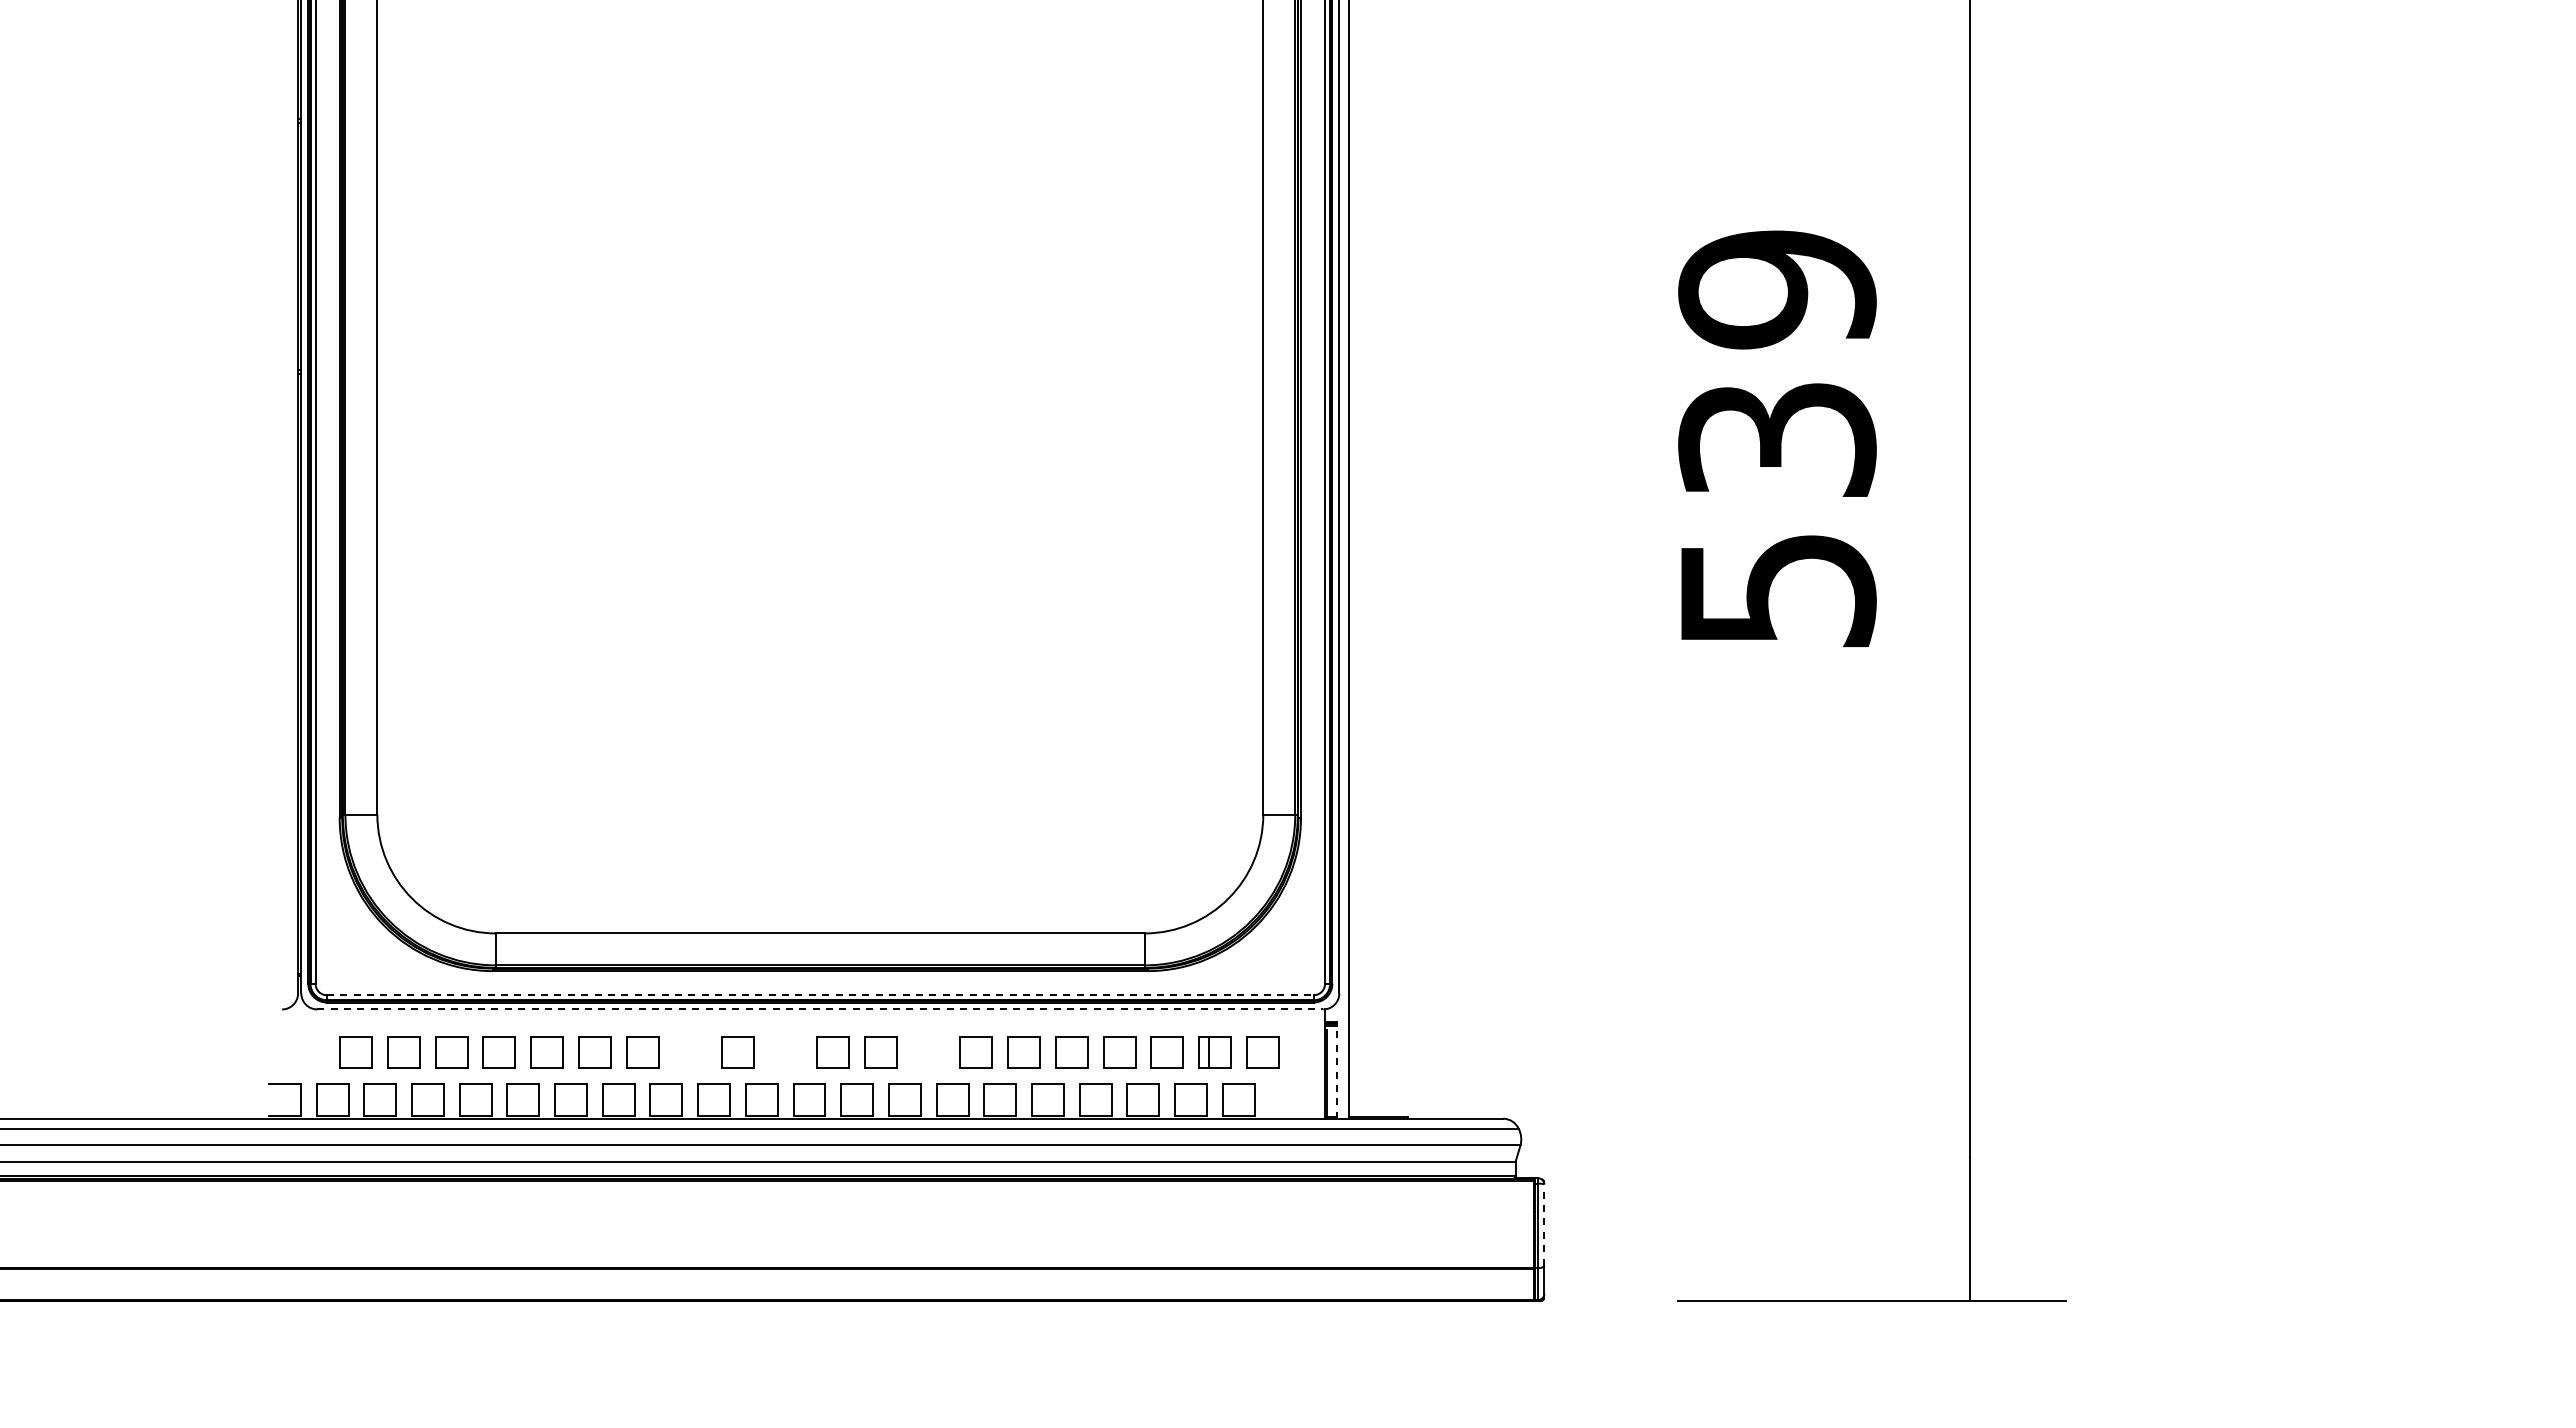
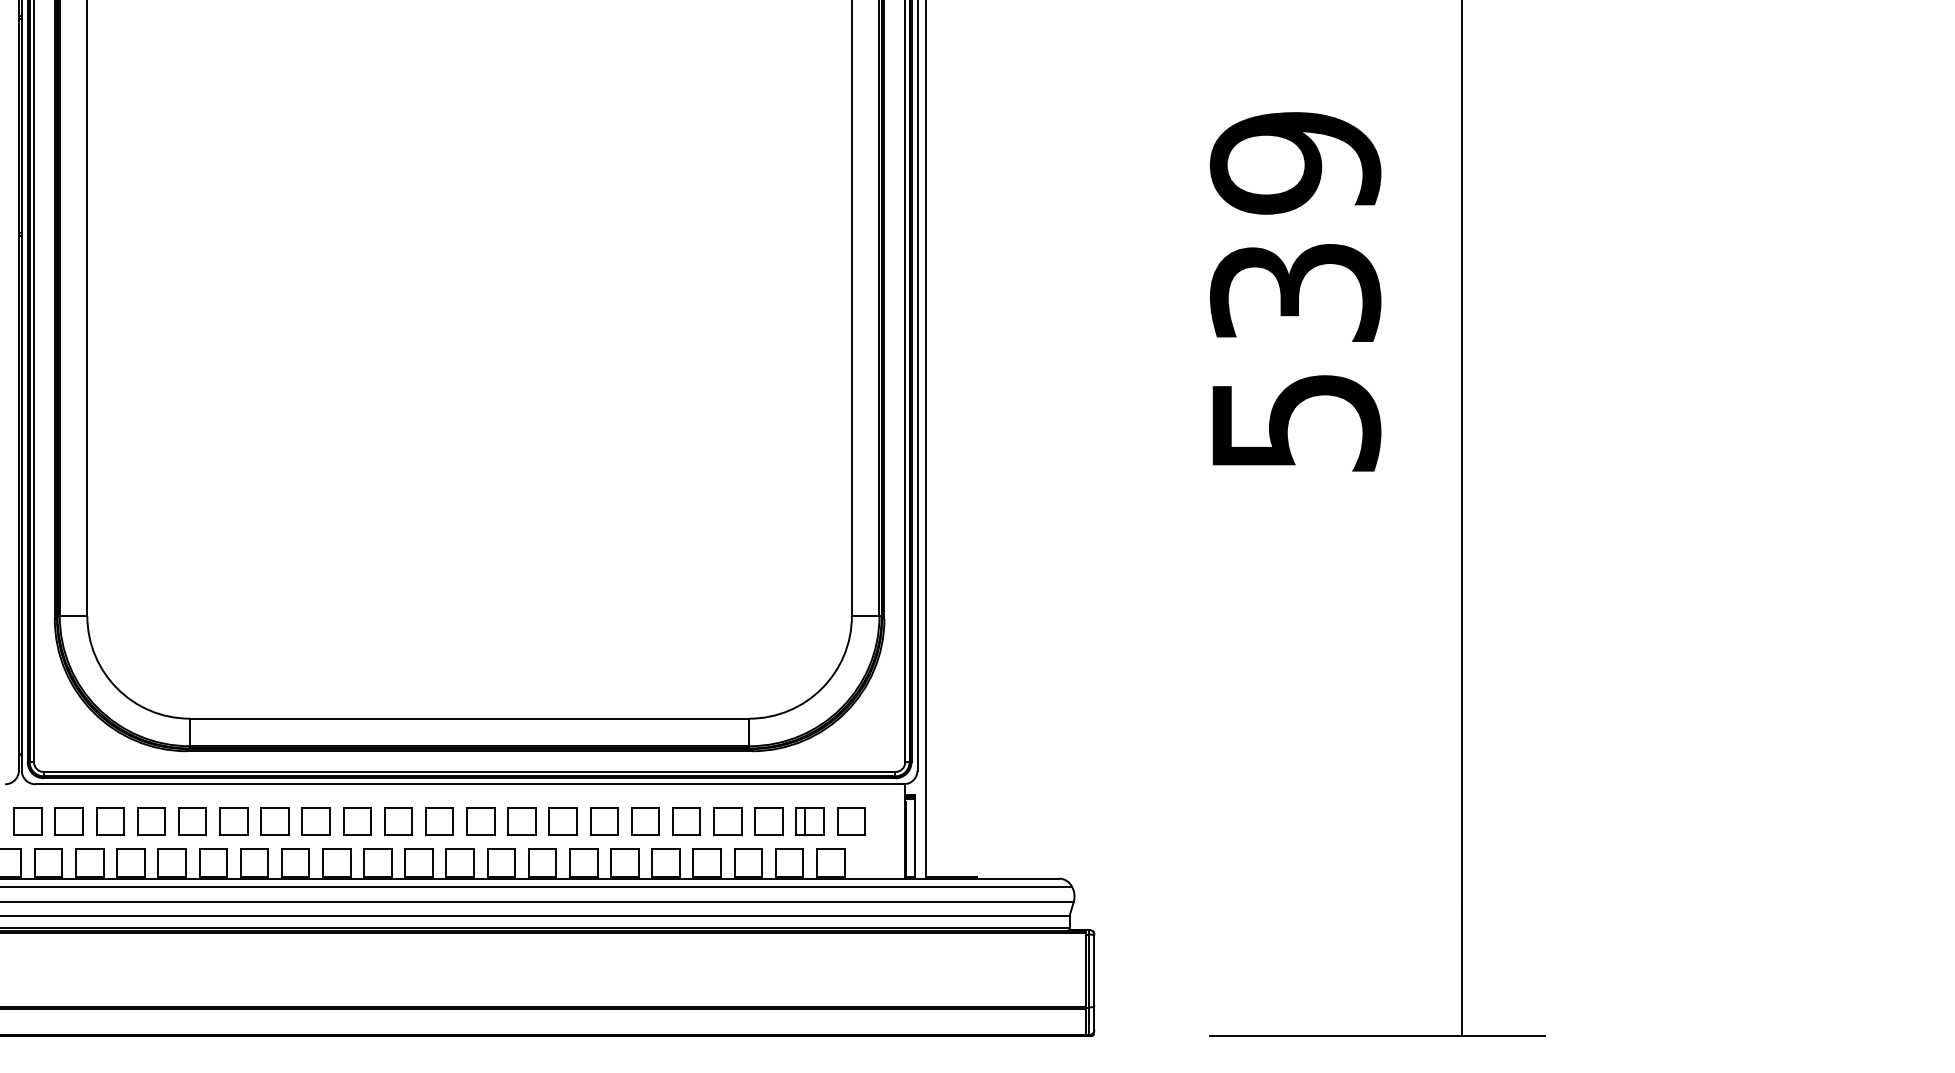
line: (820, 995) -> (469, 772), dashed -> solid
line: (820, 1009) -> (469, 784), dashed -> solid
part: (308, 1052) -> (27, 821), added
part: (689, 1052) -> (356, 821), added
part: (785, 1052) -> (439, 821), added
part: (928, 1052) -> (562, 821), added
line: (1336, 1069) -> (915, 836), dashed -> solid
line: (1544, 1224) -> (1094, 969), dashed -> solid

